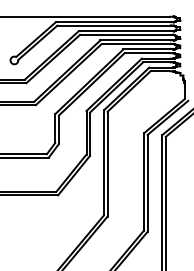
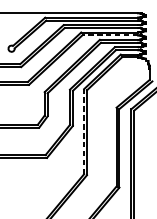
line: (135, 44) -> (109, 35), solid -> dashed
line: (103, 162) -> (83, 131), solid -> dashed

